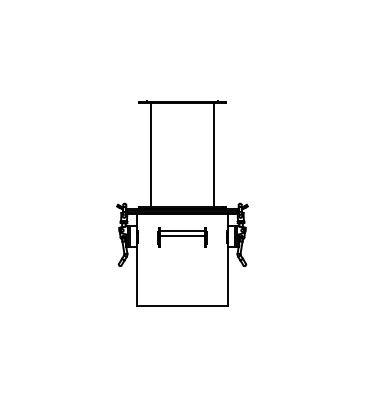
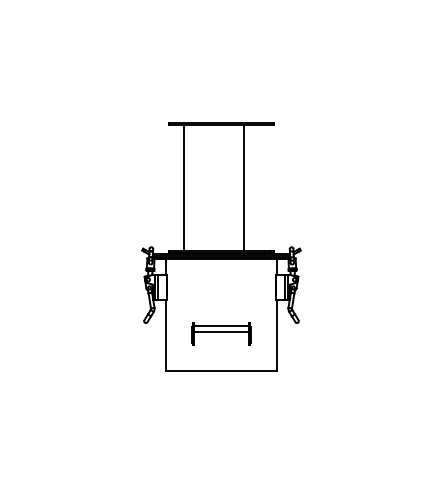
line: (213, 155) -> (244, 188), moved
part: (182, 236) -> (221, 333), moved

